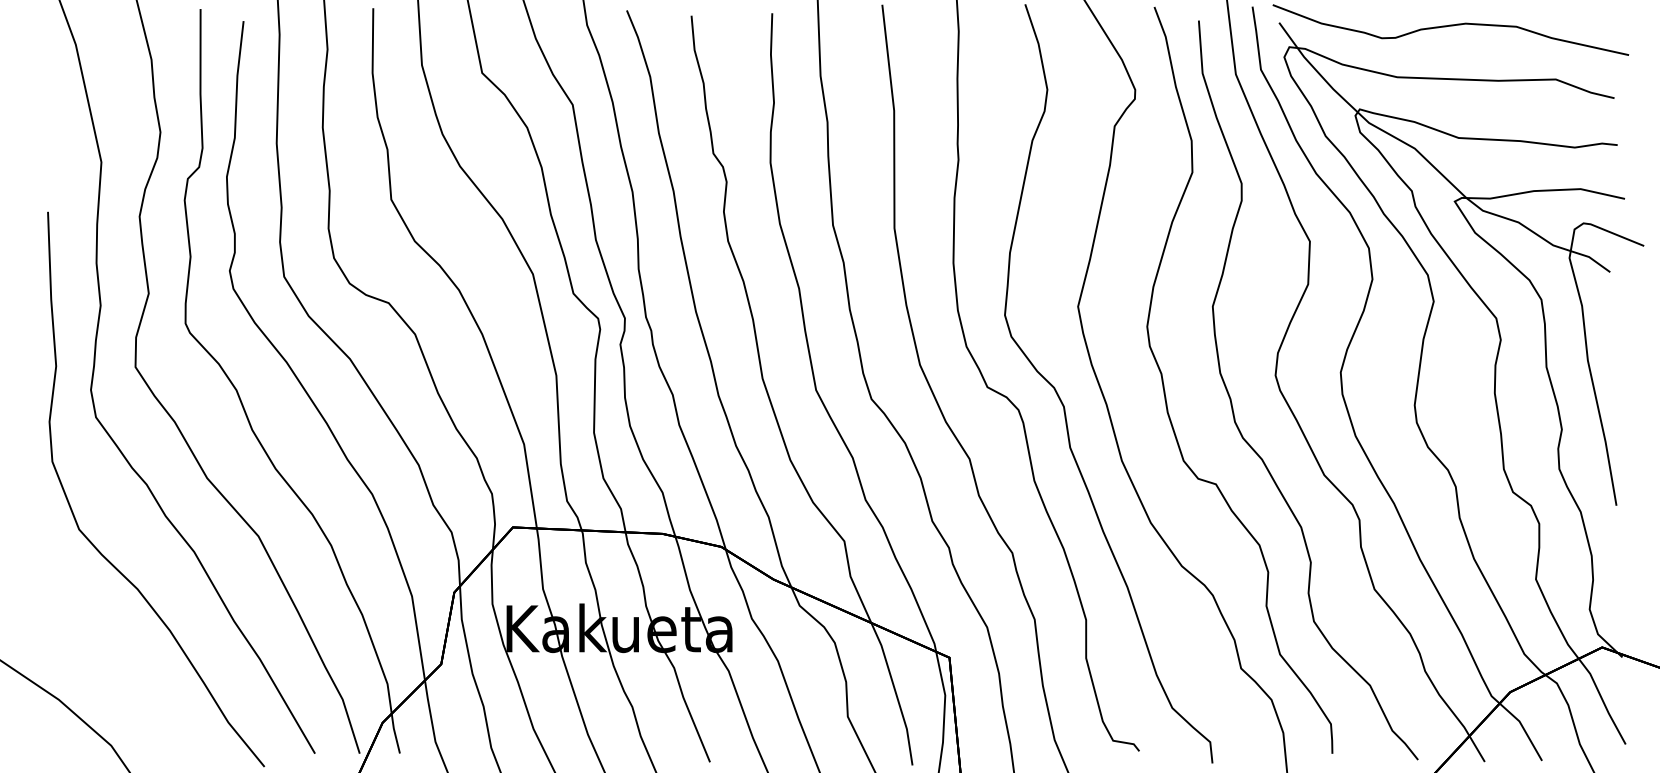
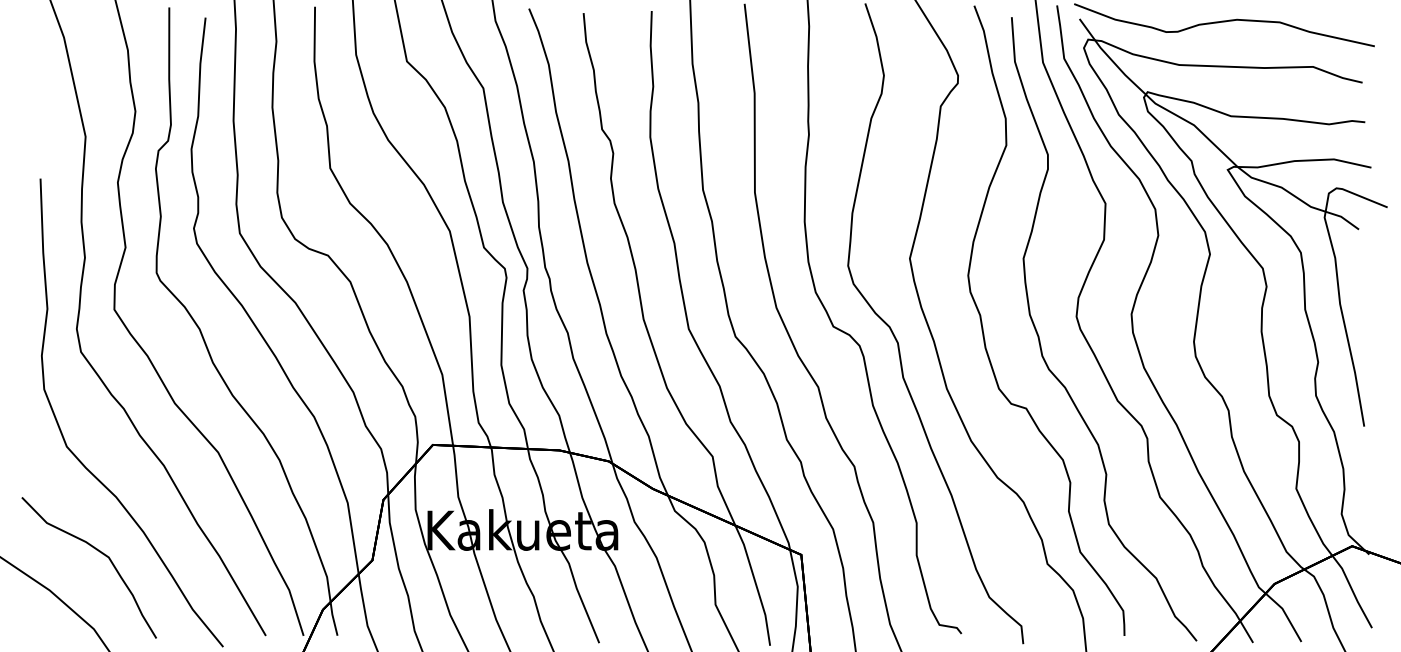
curve: (117, 654) -> (99, 552), added

